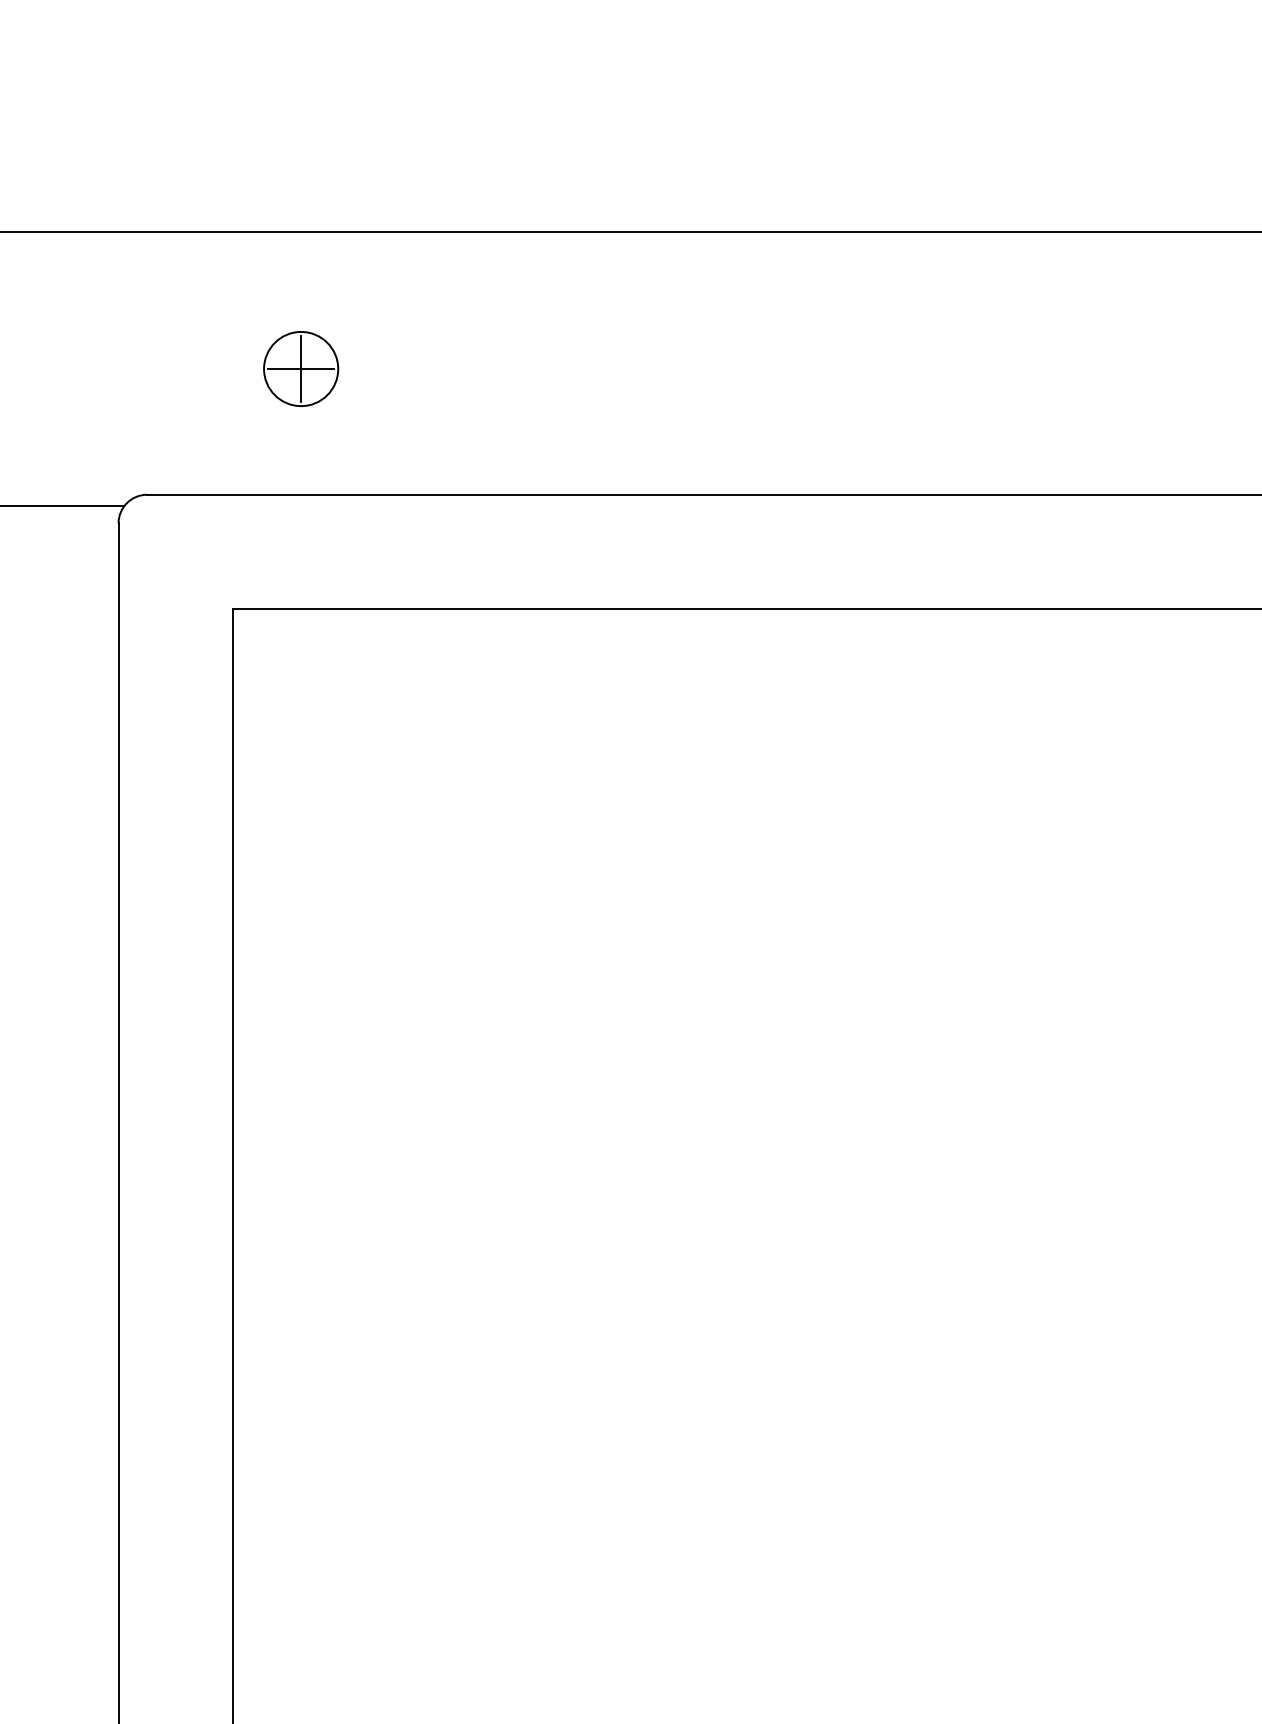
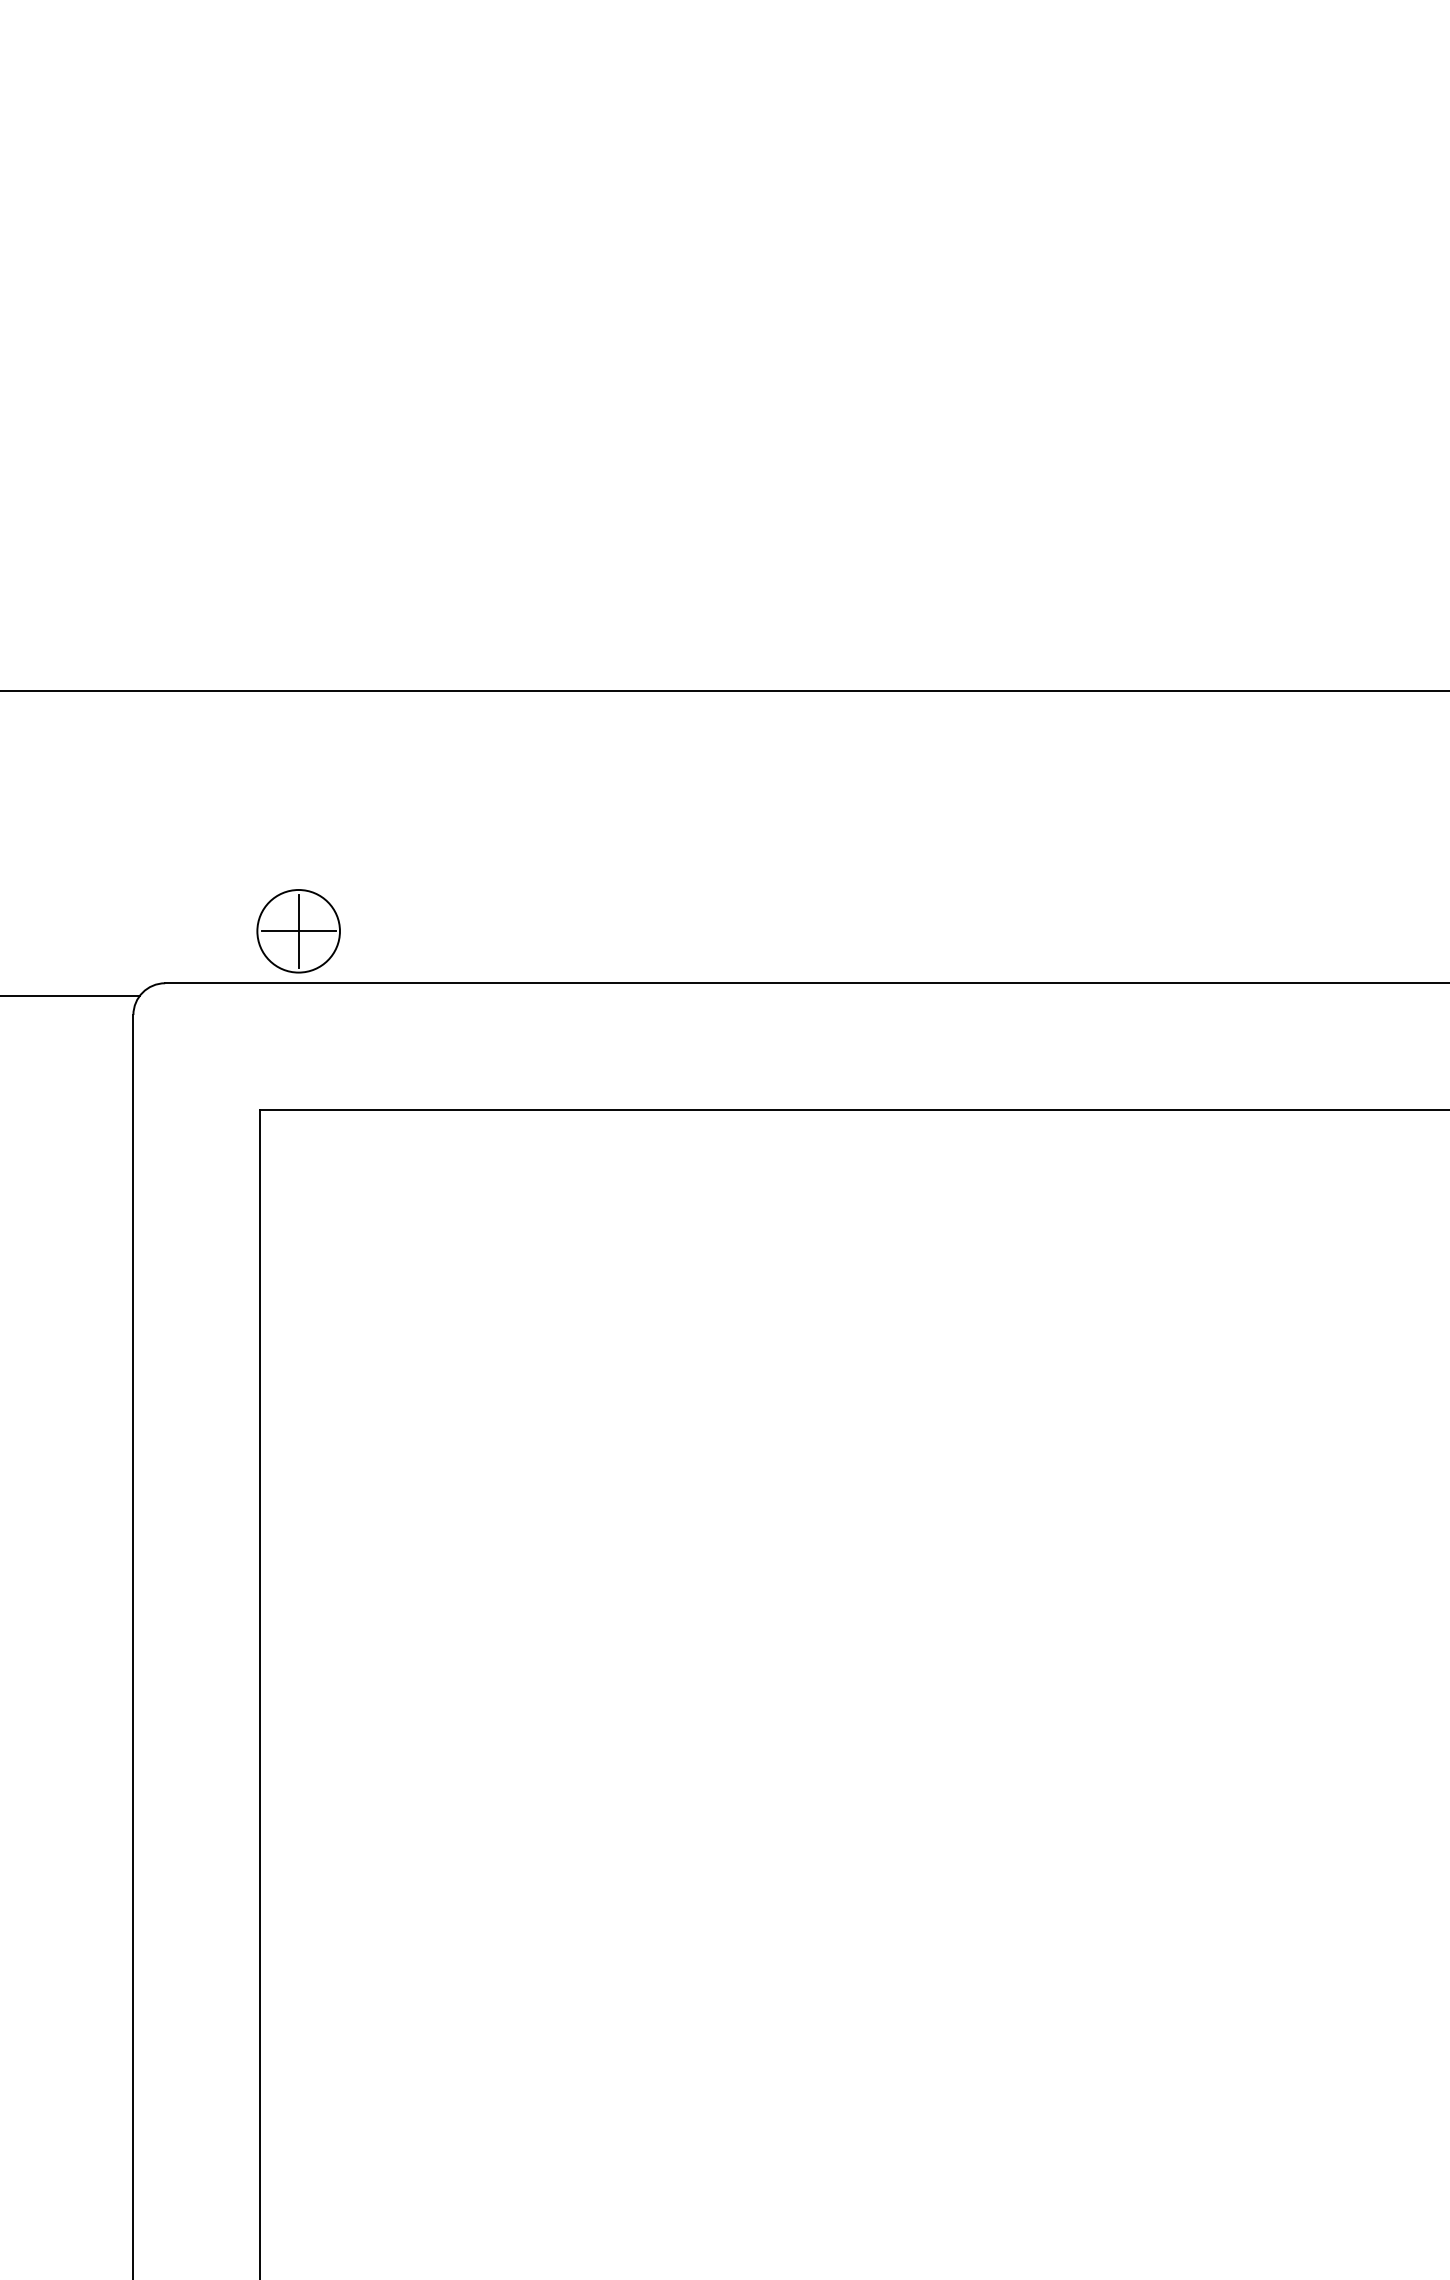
part: (300, 369) -> (298, 931), moved

